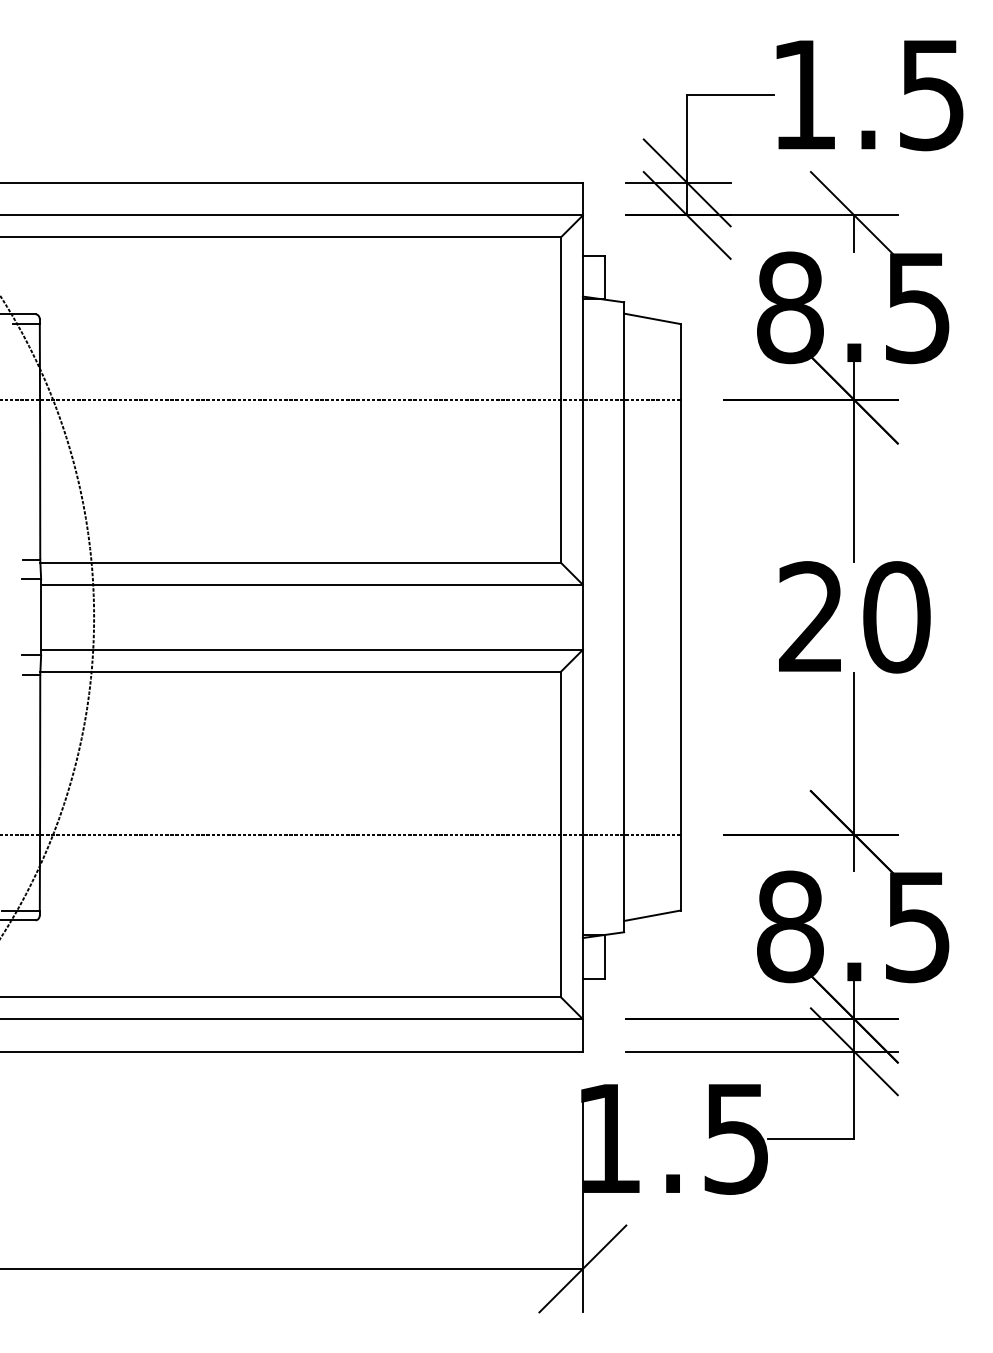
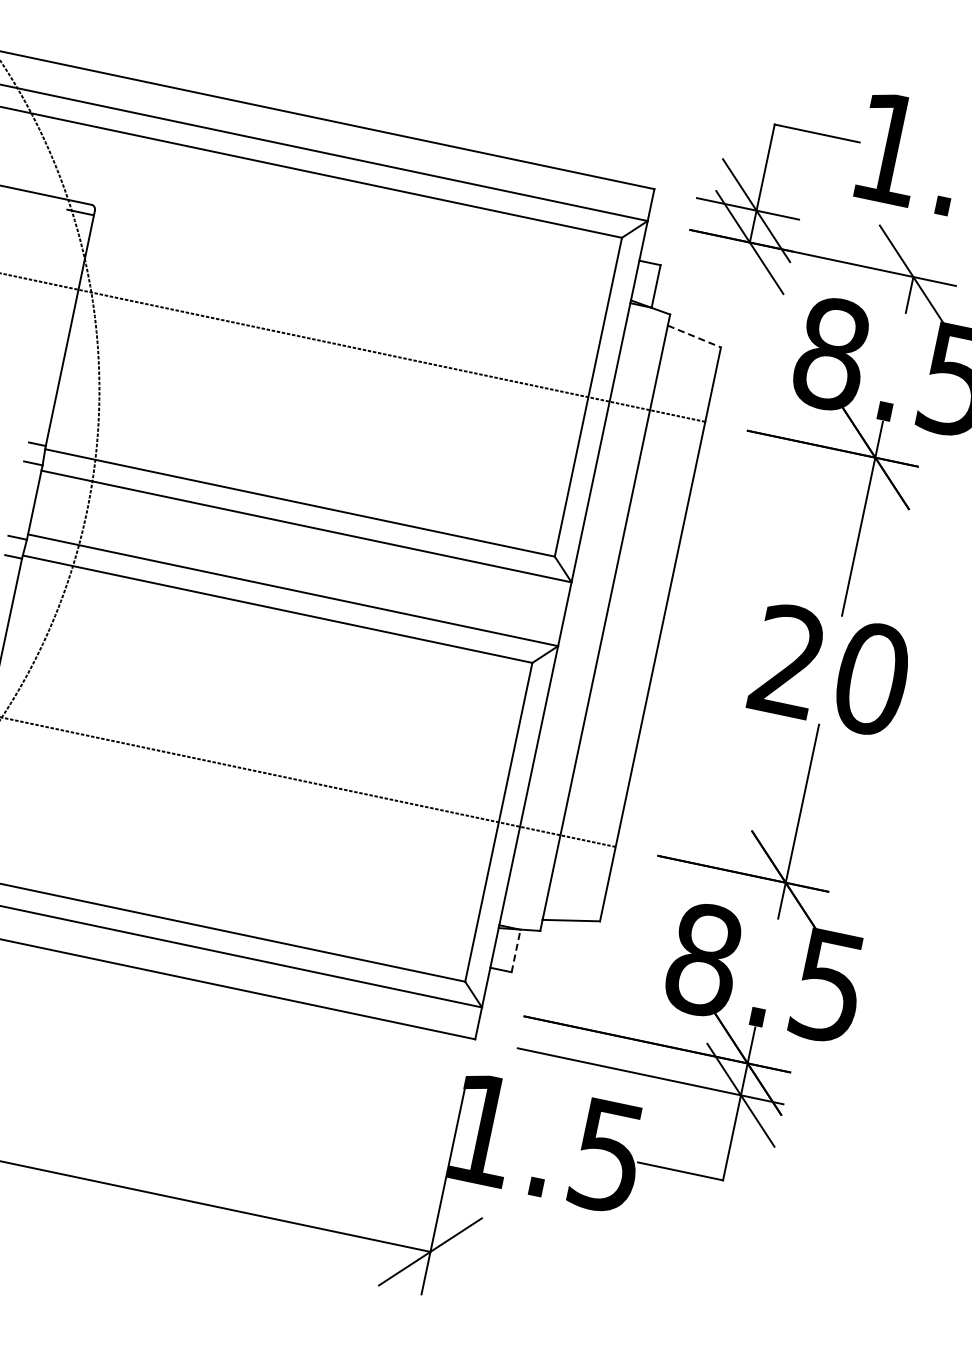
line: (652, 318) -> (694, 336), solid -> dashed
line: (604, 956) -> (516, 950), solid -> dashed

